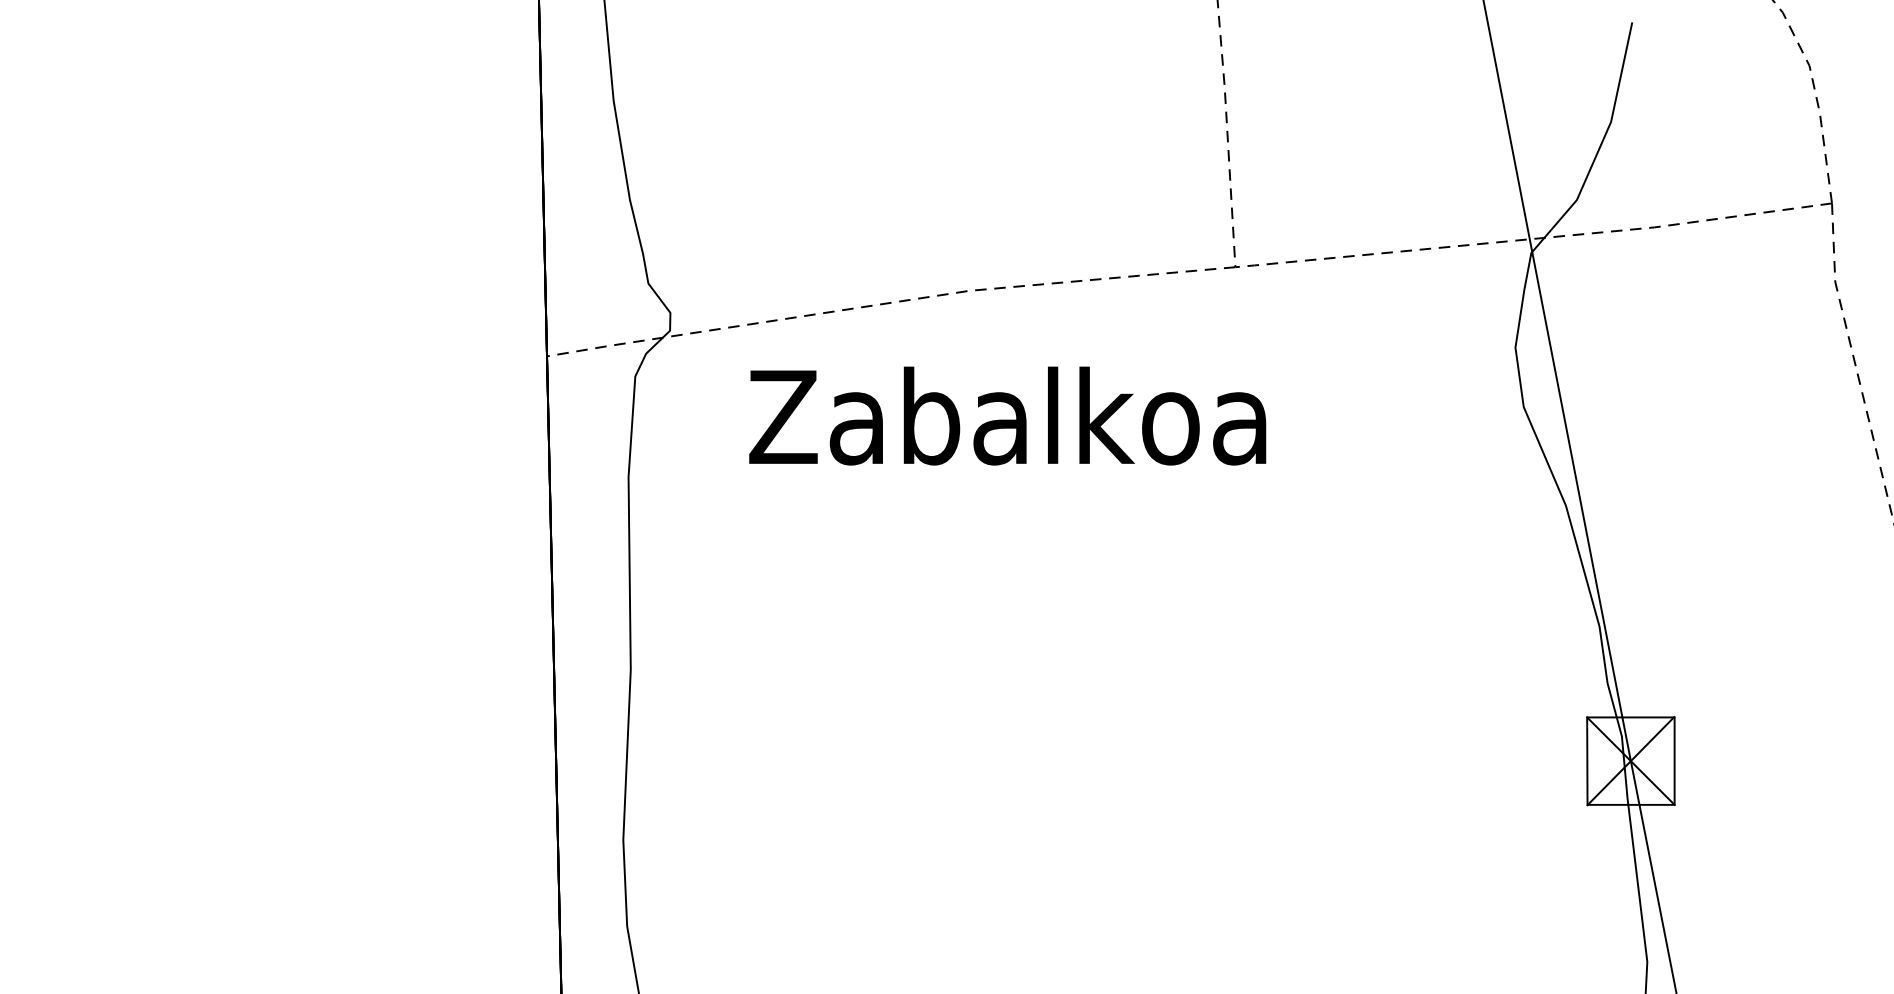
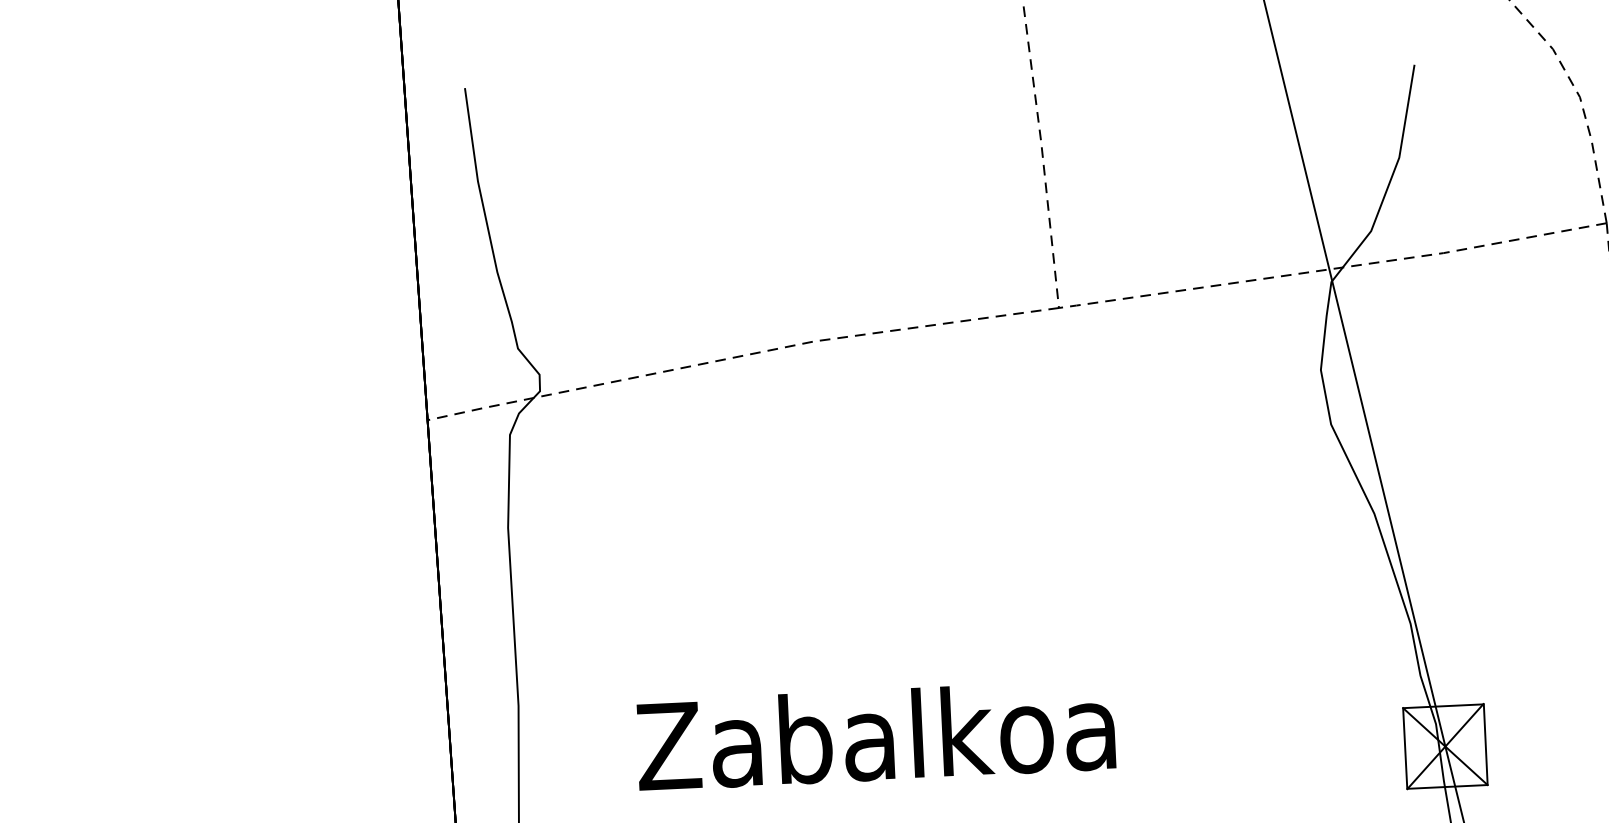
text: (1007, 415) -> (875, 734), moved

